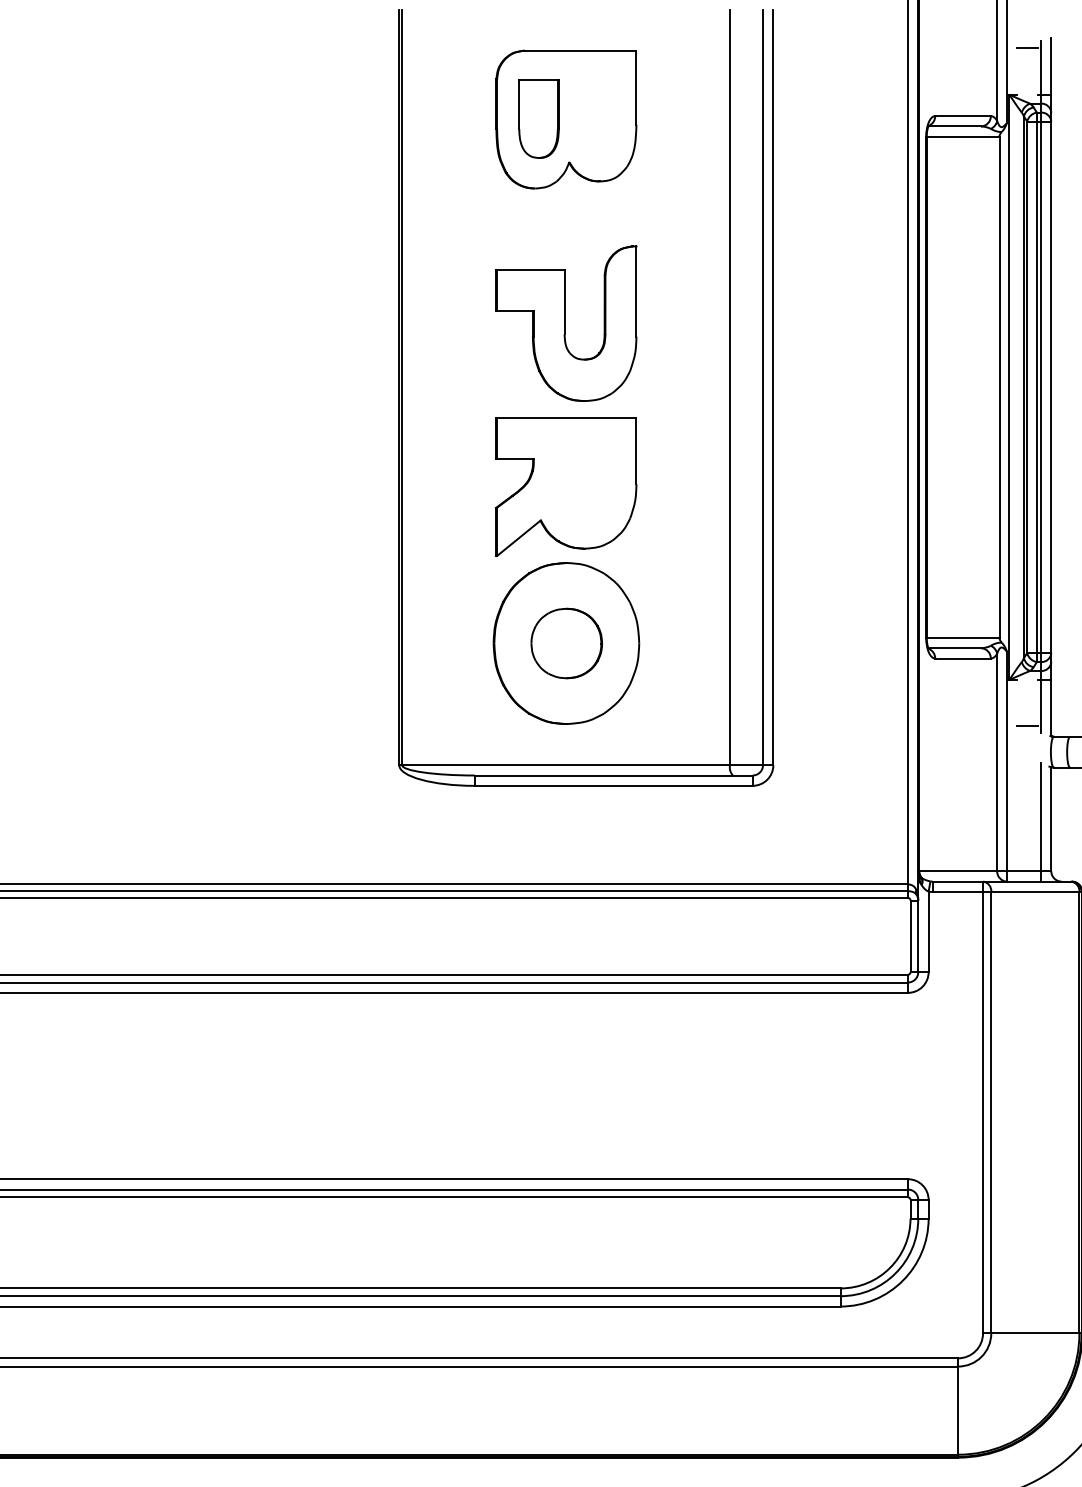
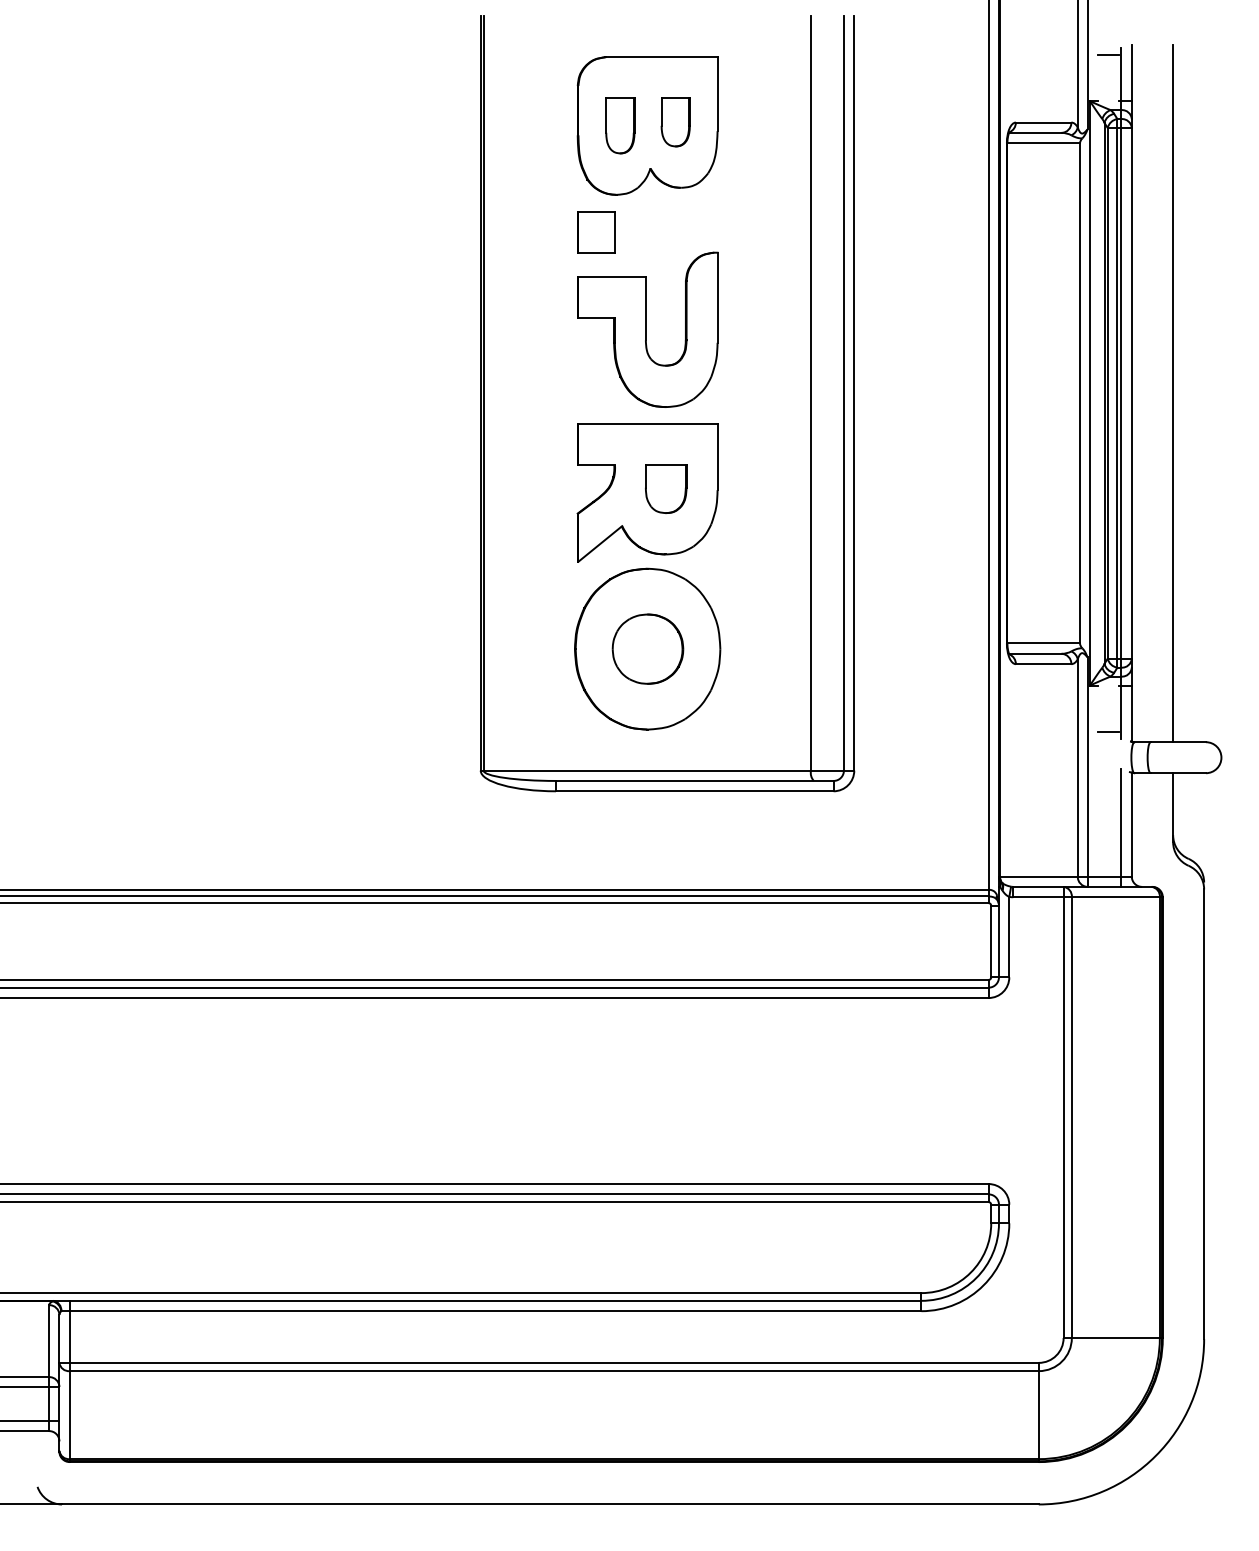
part: (594, 116) -> (675, 122), added
part: (539, 119) -> (620, 125), size x0.71
part: (515, 226) -> (596, 232), added
part: (585, 482) -> (666, 488), added

